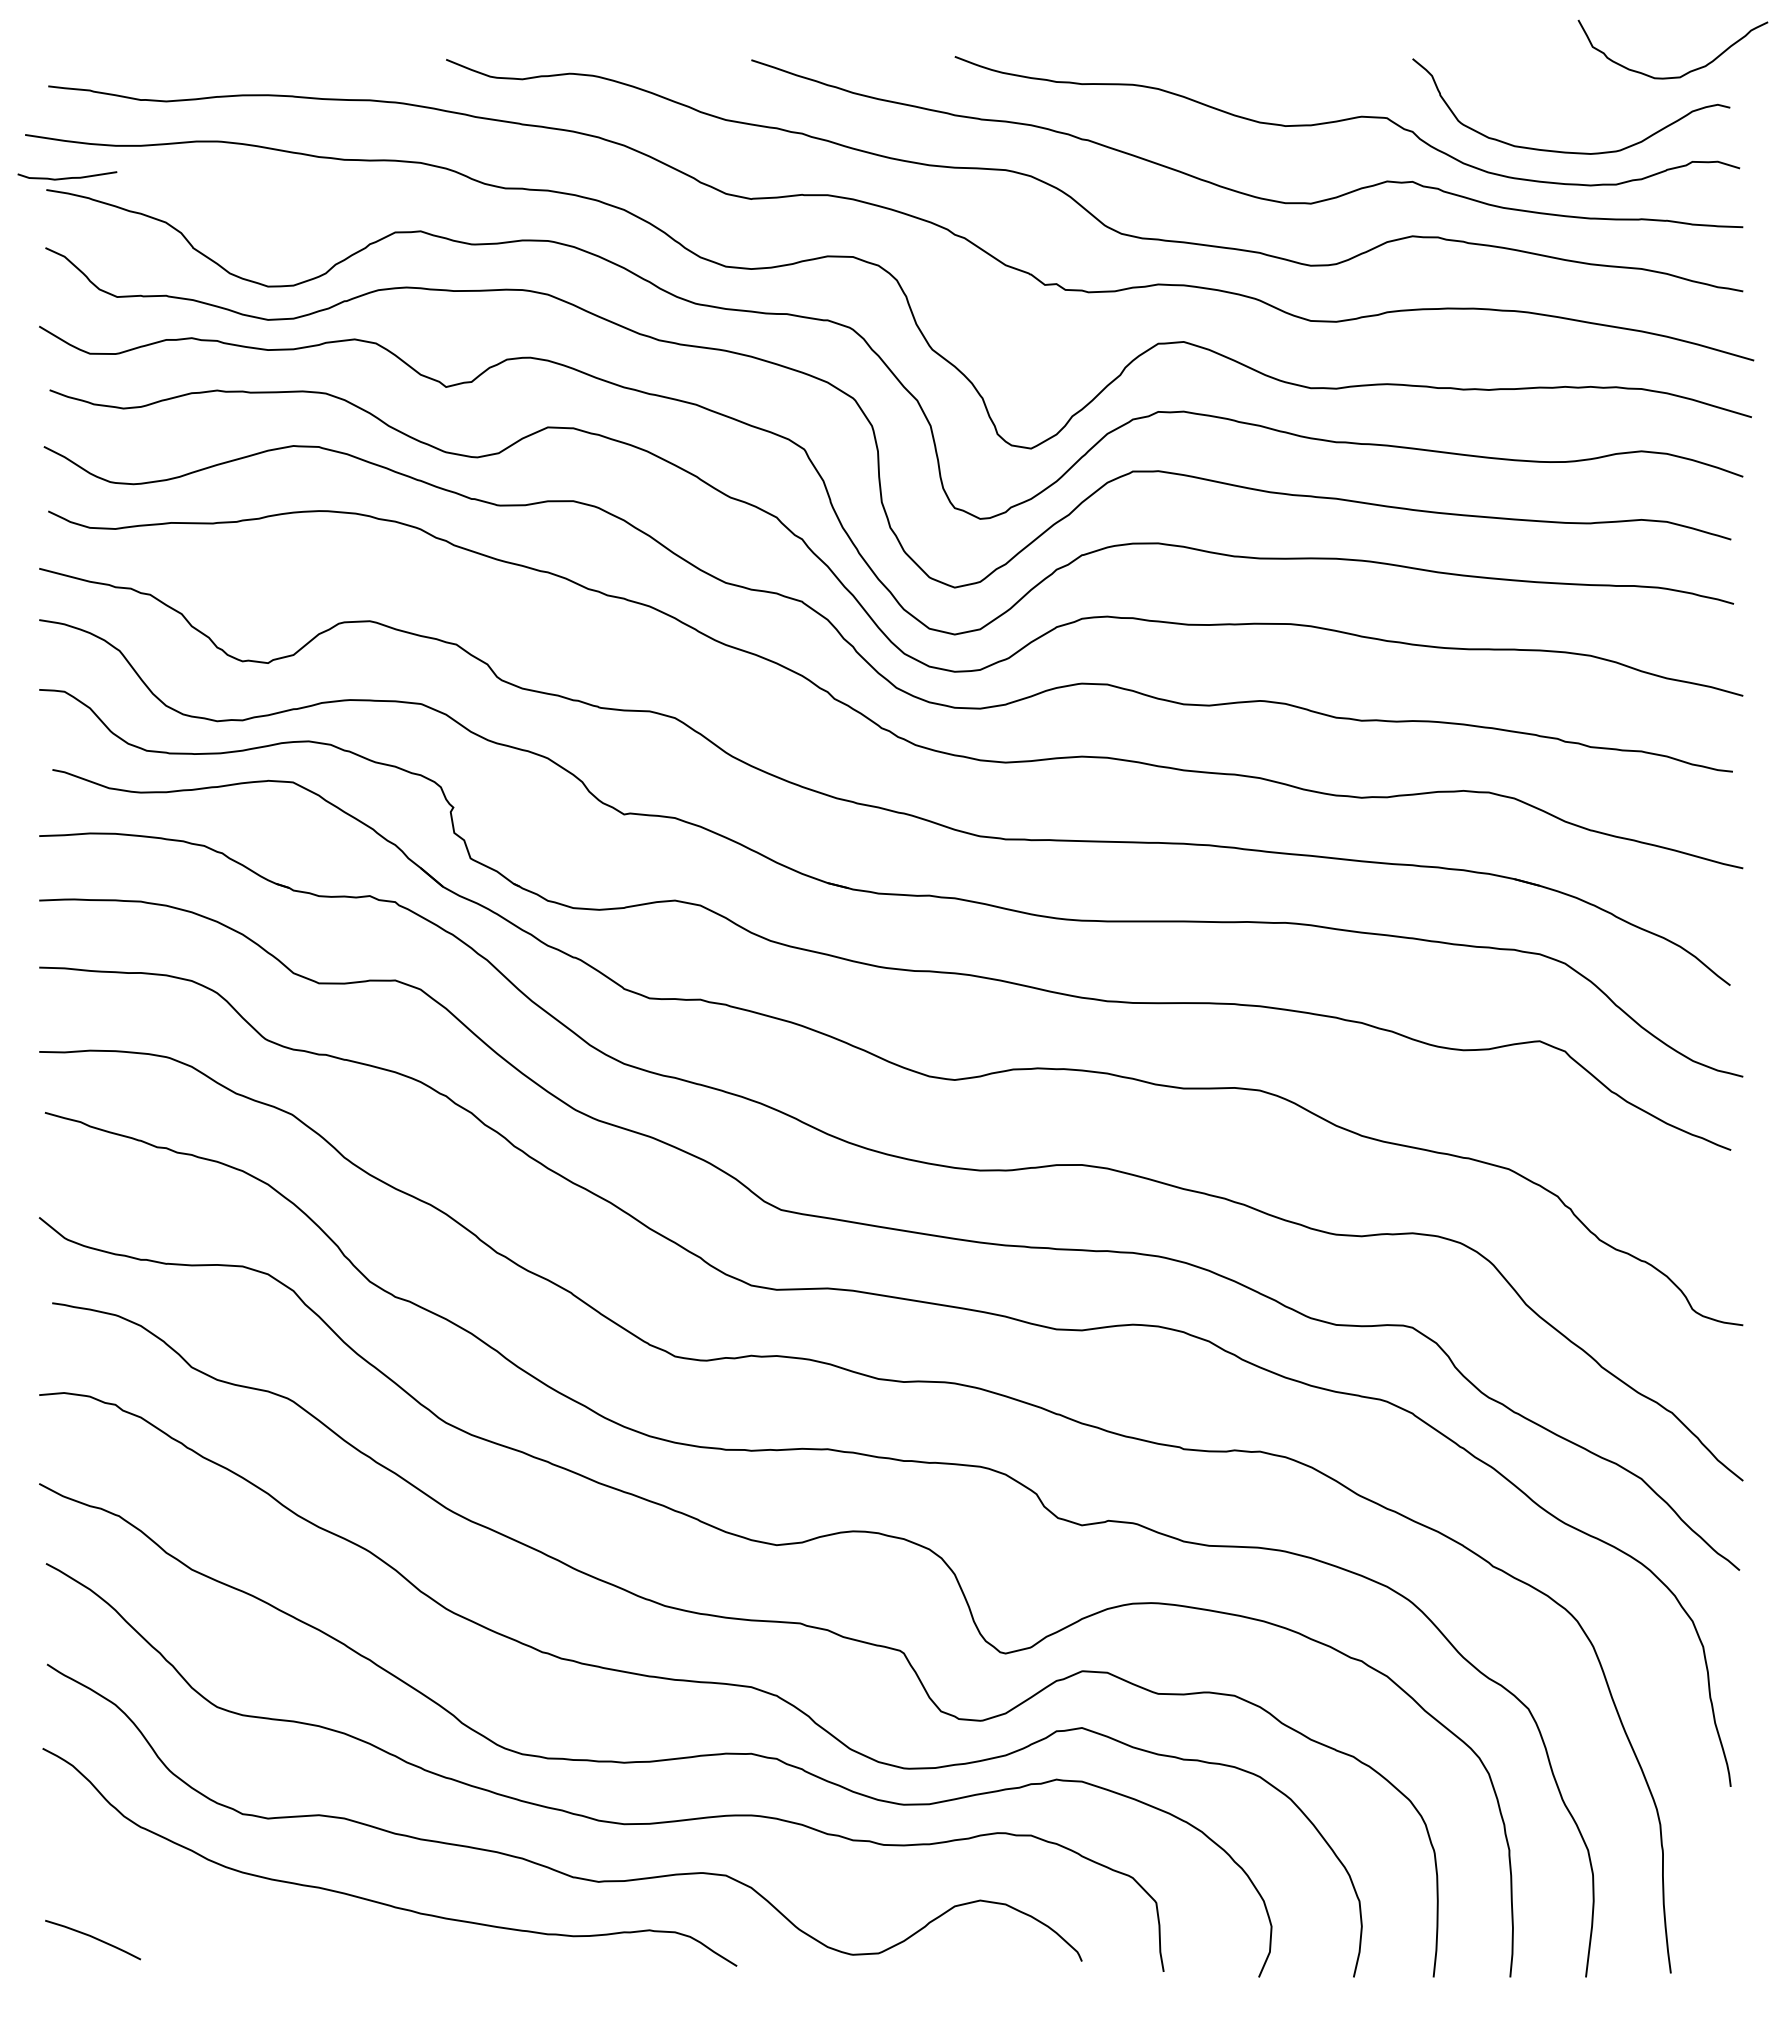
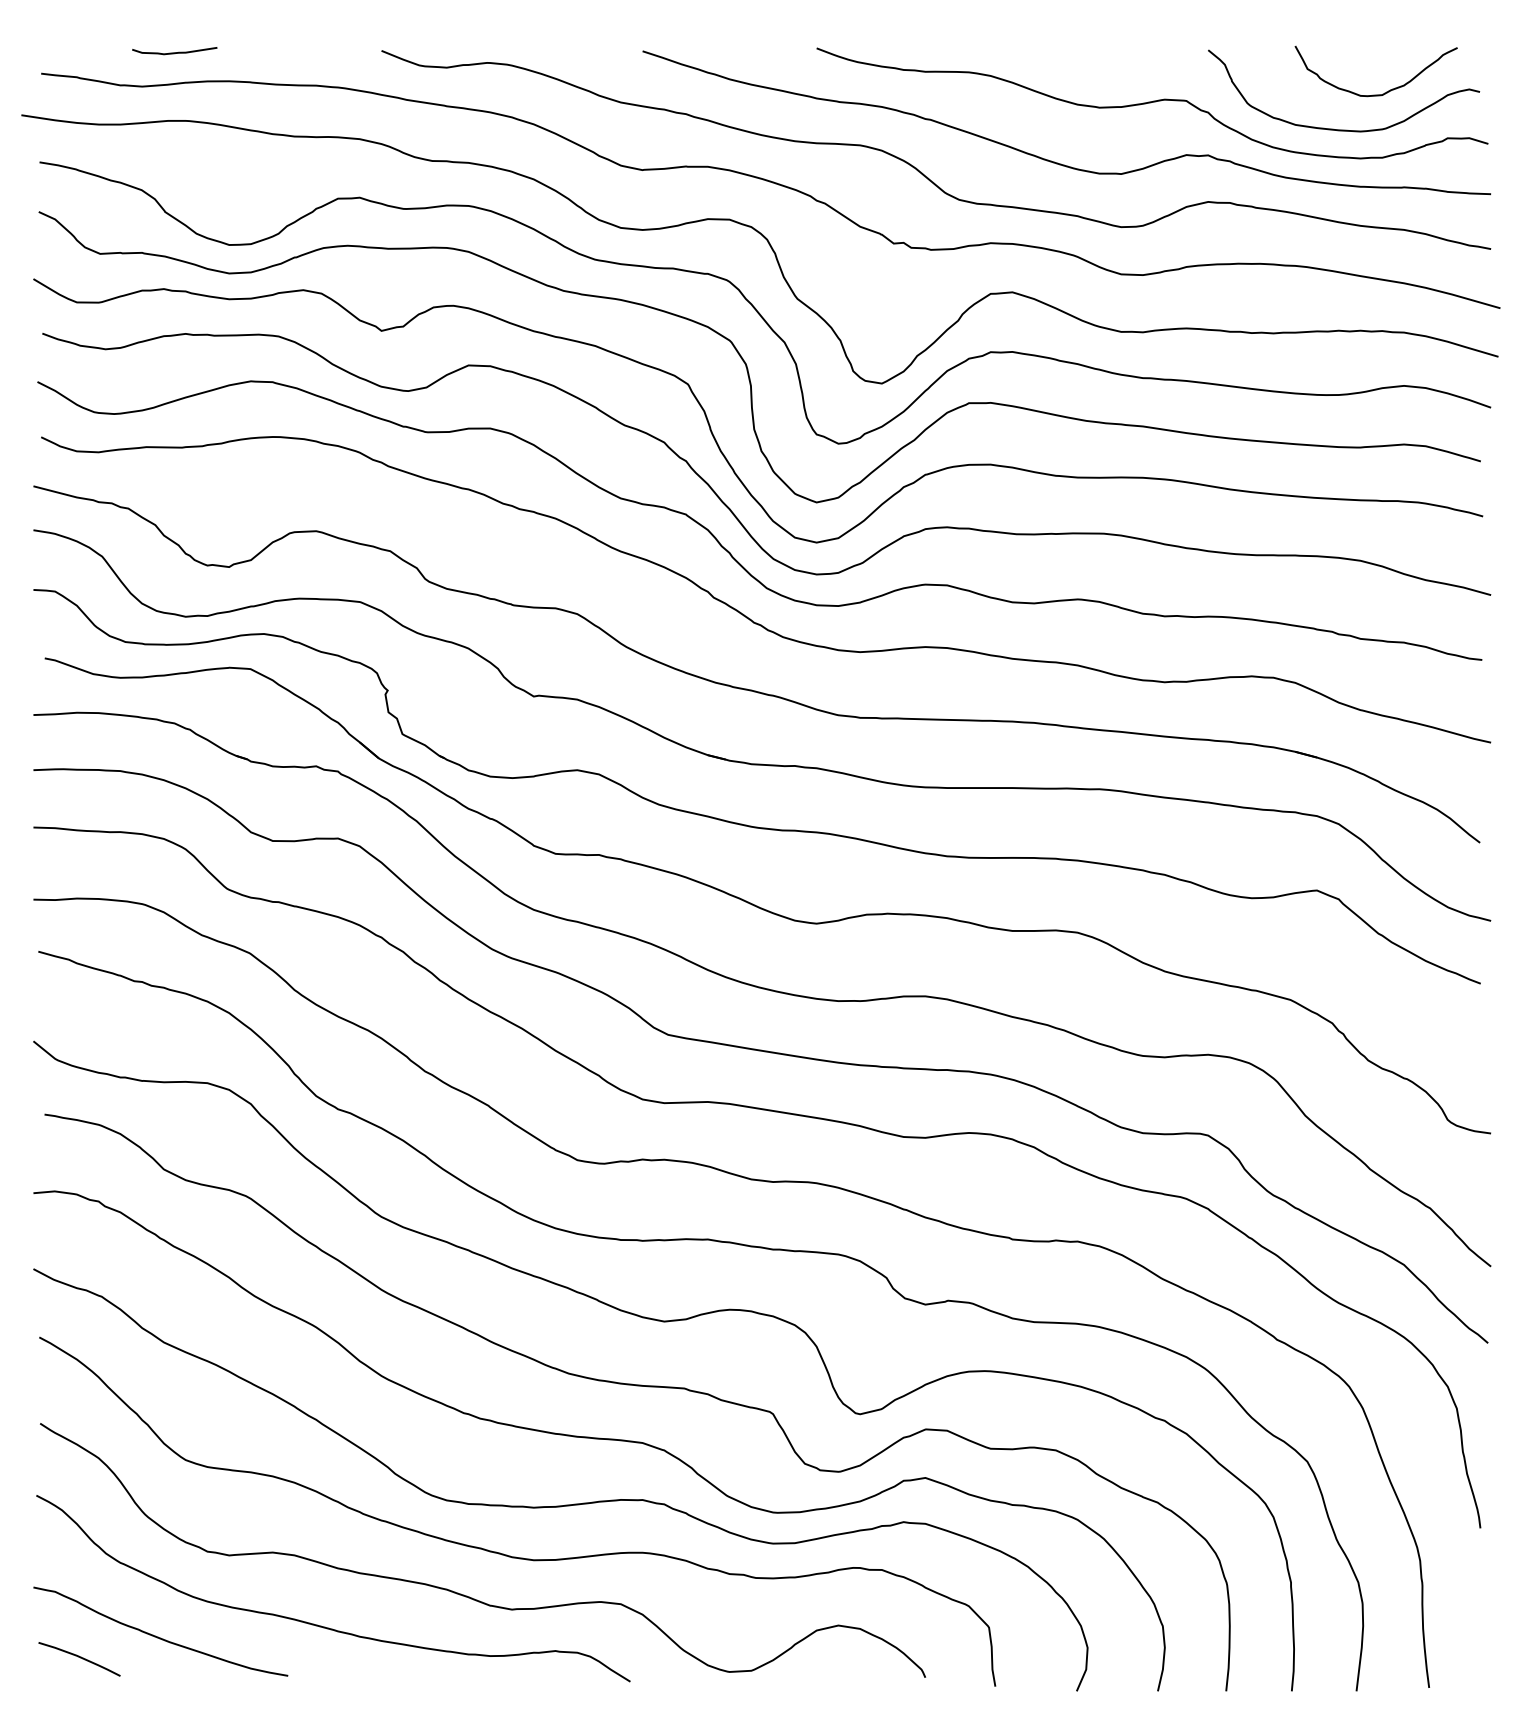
curve: (1684, 73) -> (1386, 91), moved
curve: (67, 177) -> (174, 52), moved
curve: (185, 1913) -> (158, 1636), added

